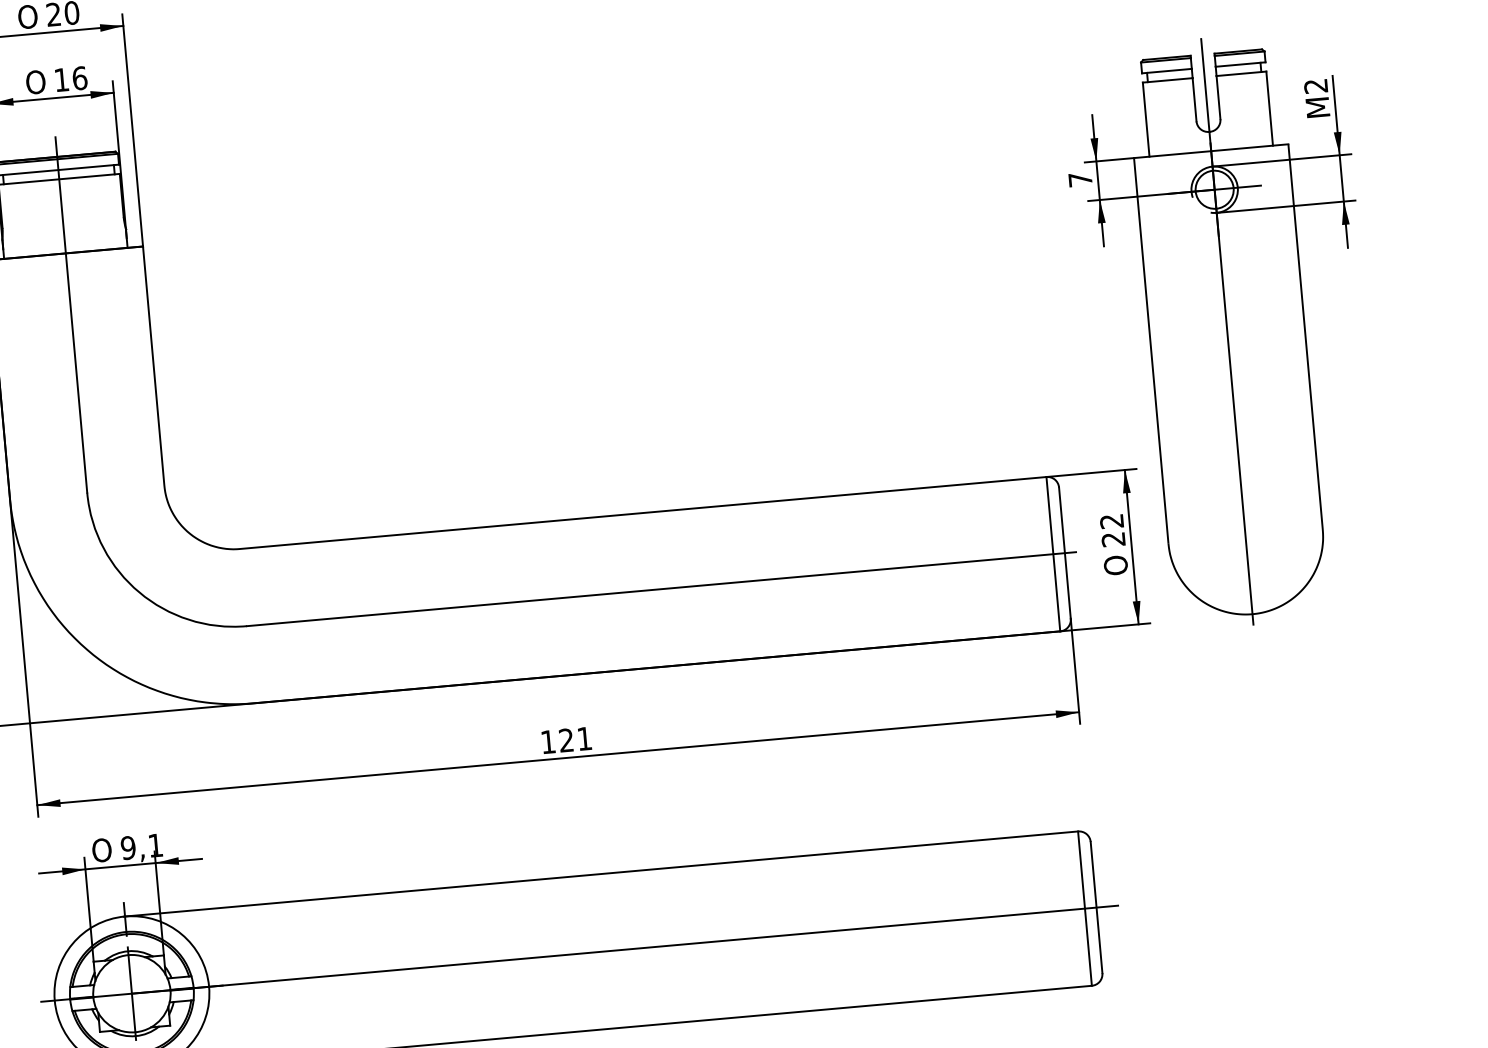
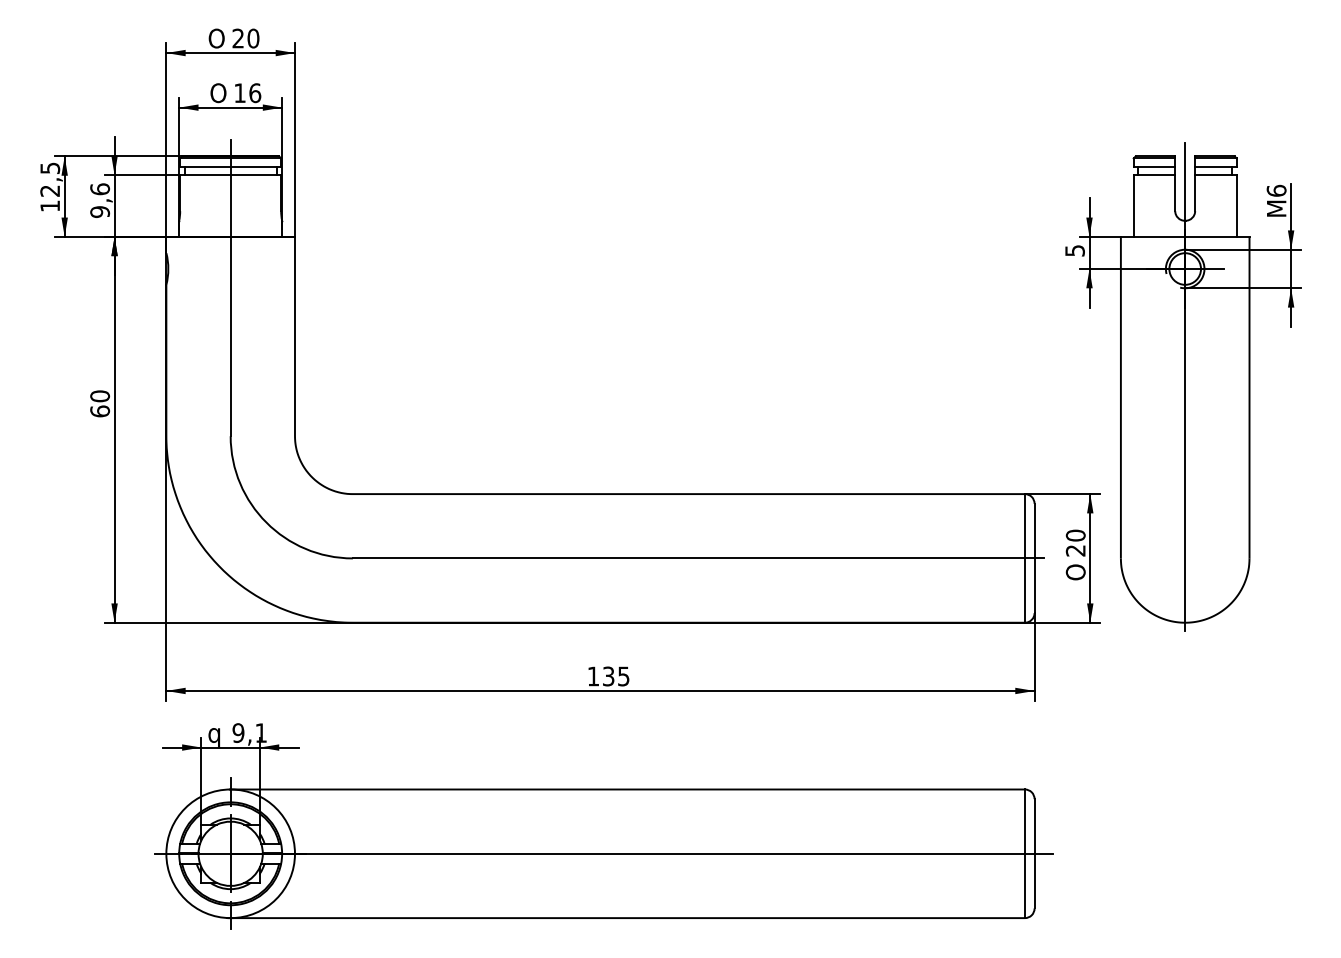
text: (1315, 85) -> (1276, 190), M2 -> M6
text: (1079, 179) -> (1074, 250), 7 -> 5
text: (1111, 521) -> (1075, 535), 22 -> 20
text: (575, 739) -> (616, 676), 121 -> 135
text: (102, 852) -> (216, 734), O -> q

